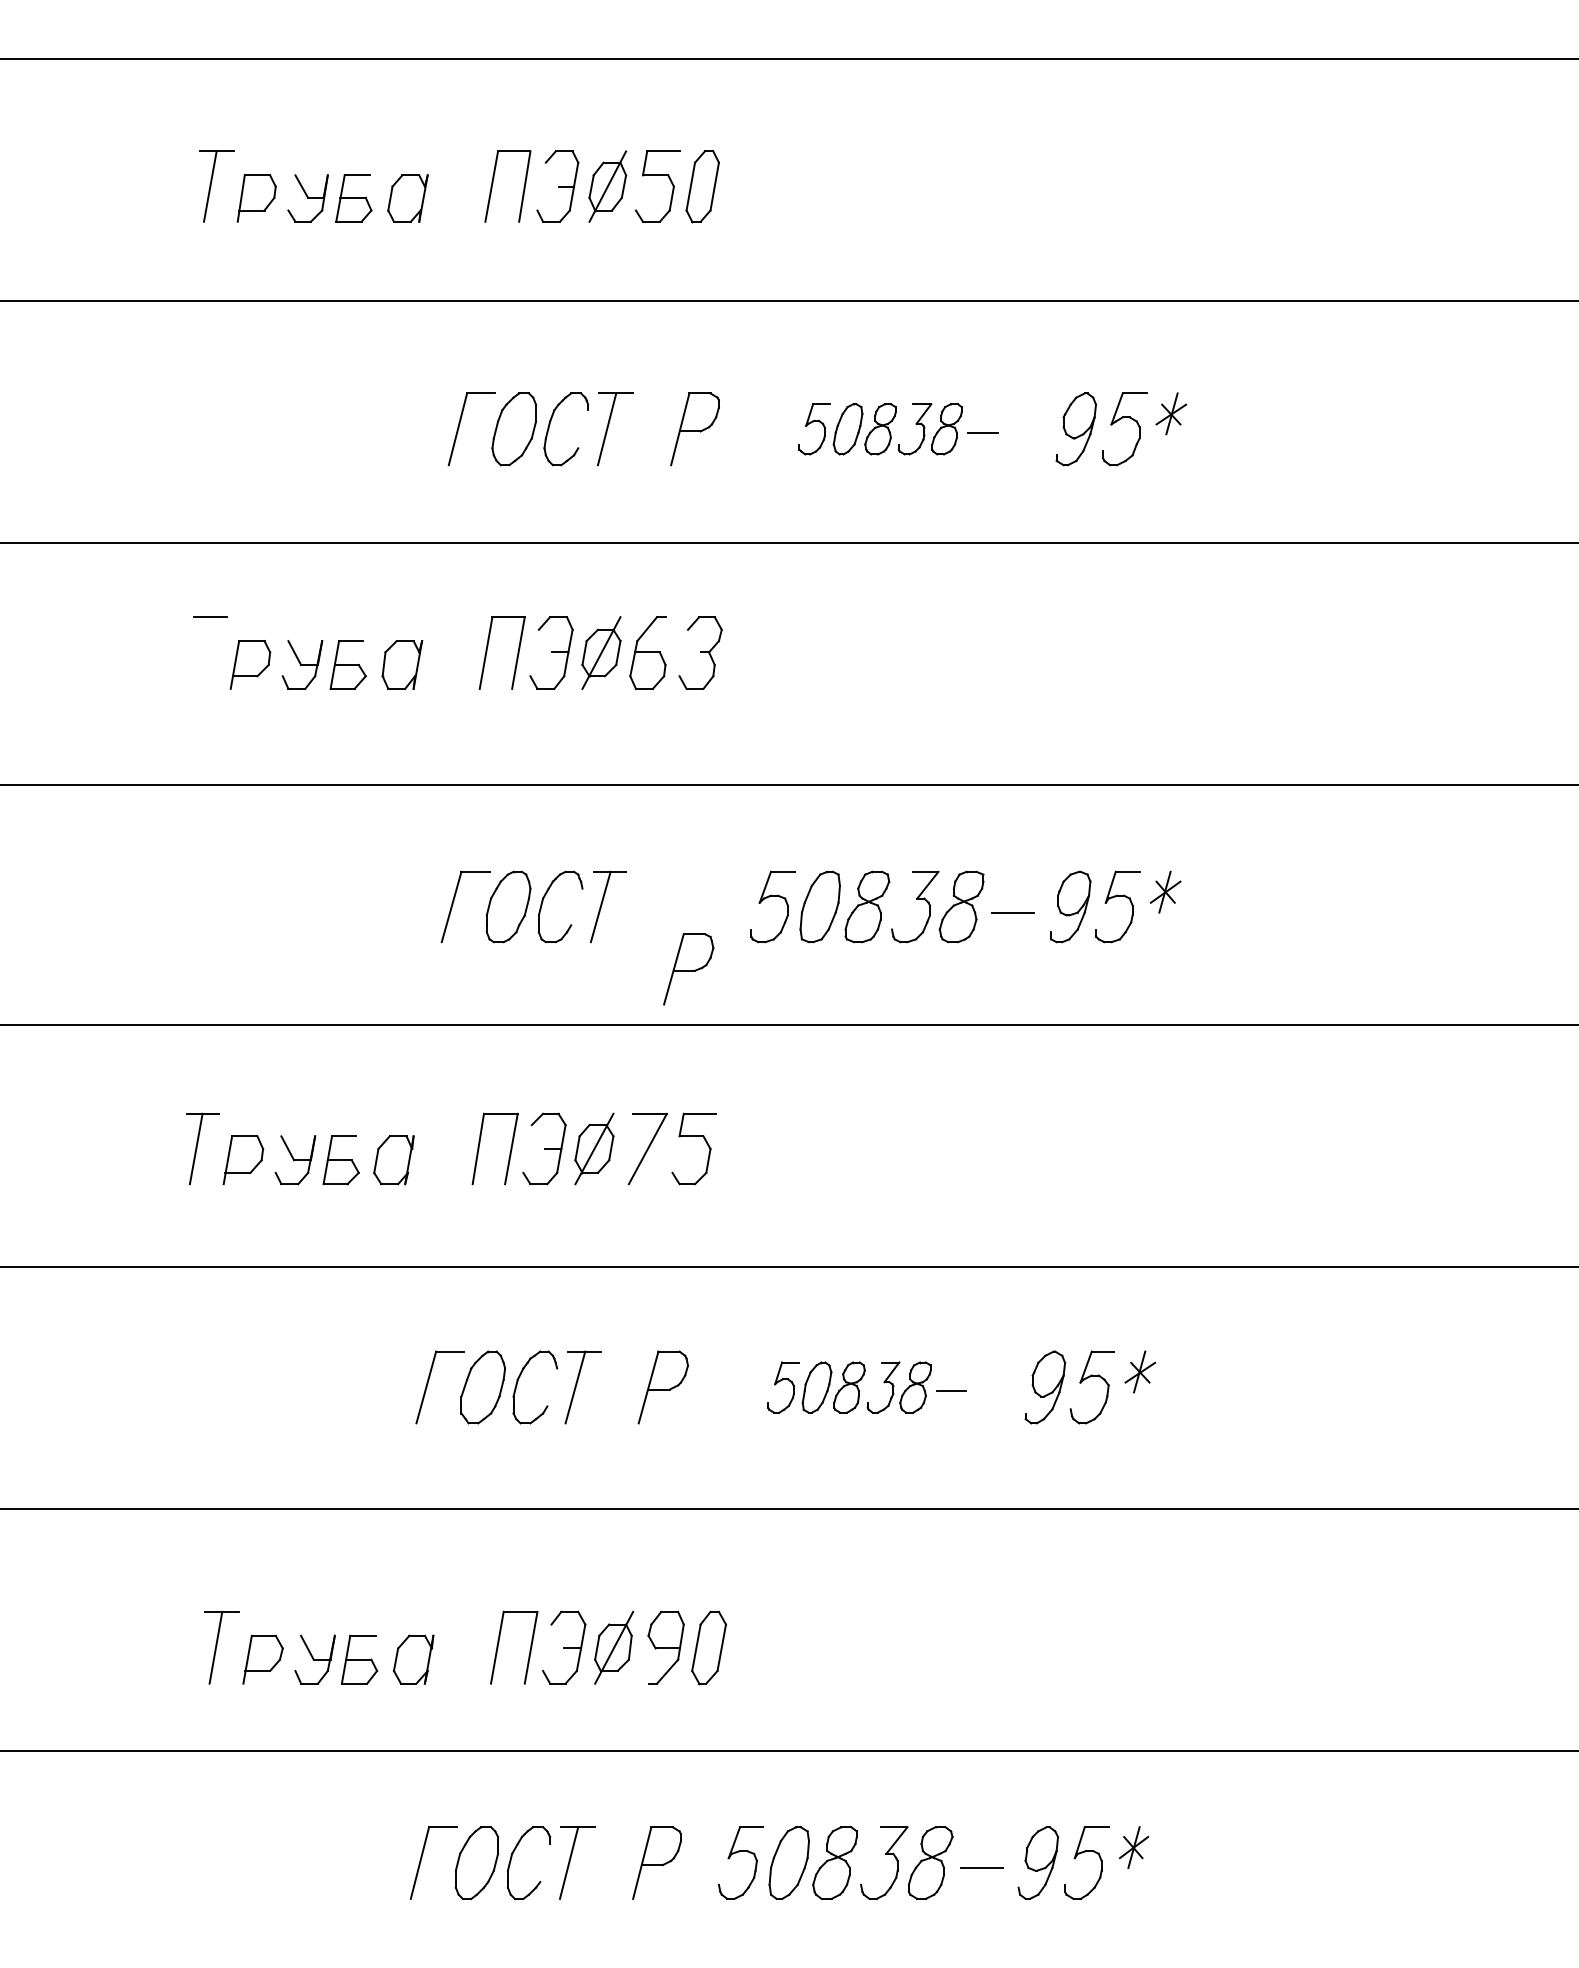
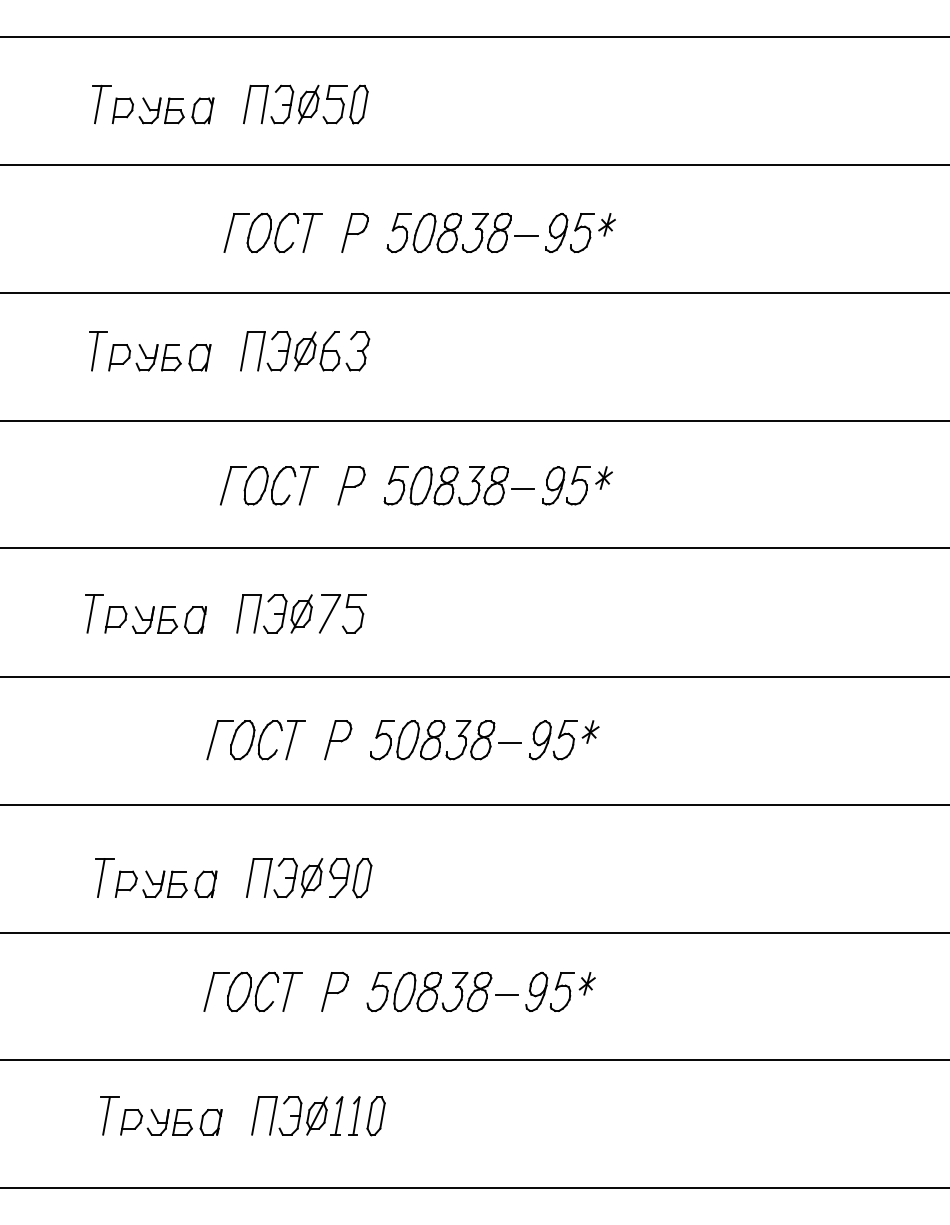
part: (898, 428) -> (462, 232), size x1.43
line: (203, 653) -> (94, 351), added
part: (688, 968) -> (351, 485), moved
part: (866, 1387) -> (445, 740), size x1.43

